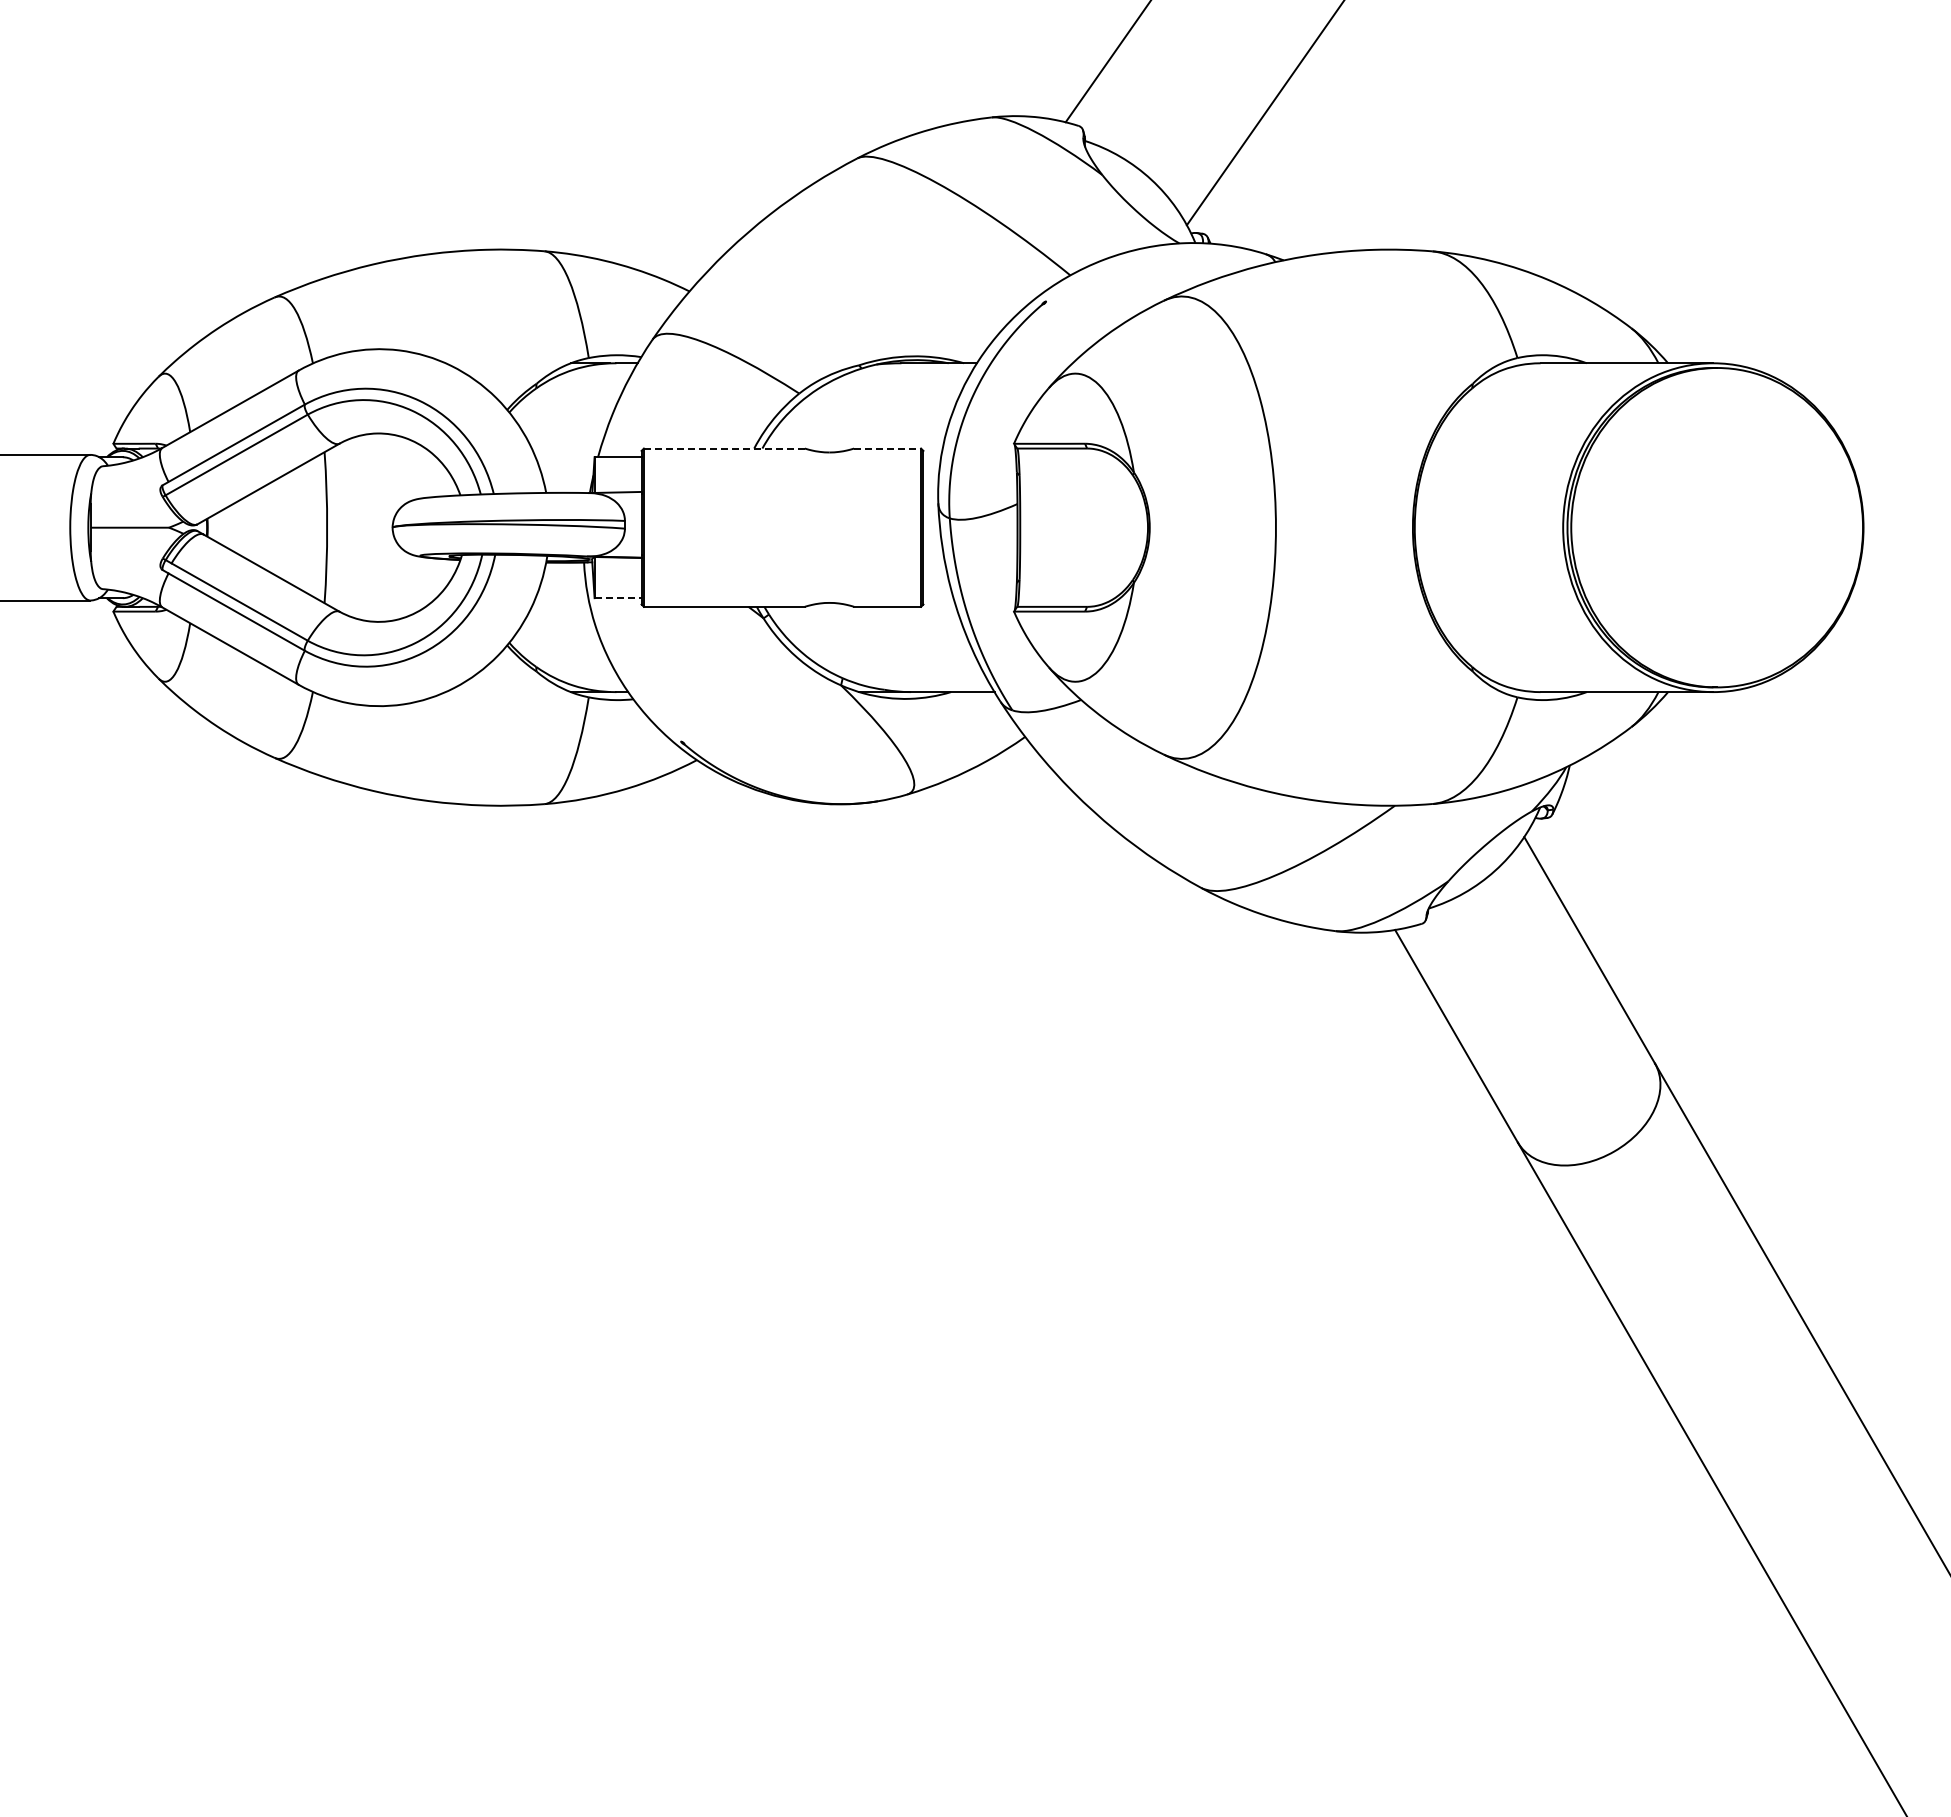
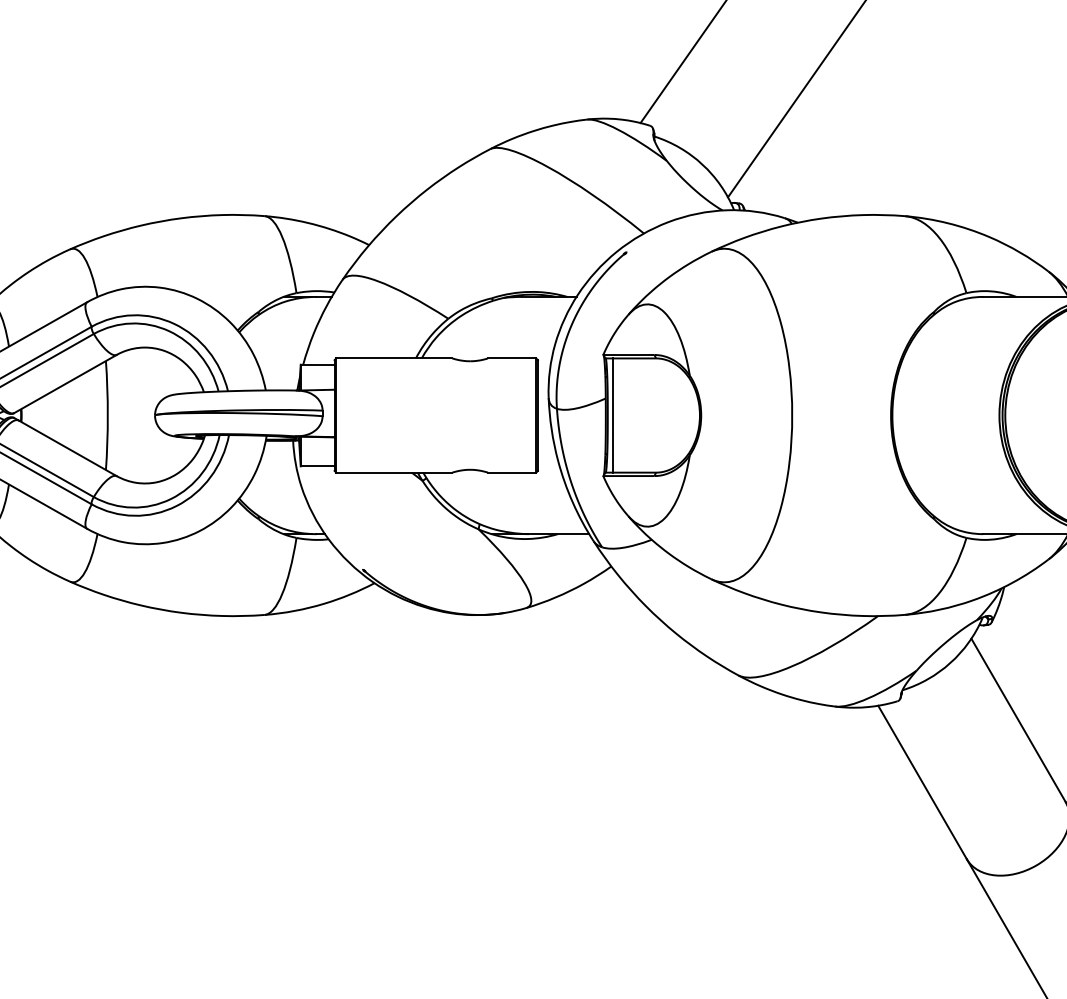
line: (724, 448) -> (394, 358), dashed -> solid
line: (888, 448) -> (512, 358), dashed -> solid
line: (1027, 527) -> (613, 415), added
line: (618, 598) -> (317, 466), dashed -> solid

